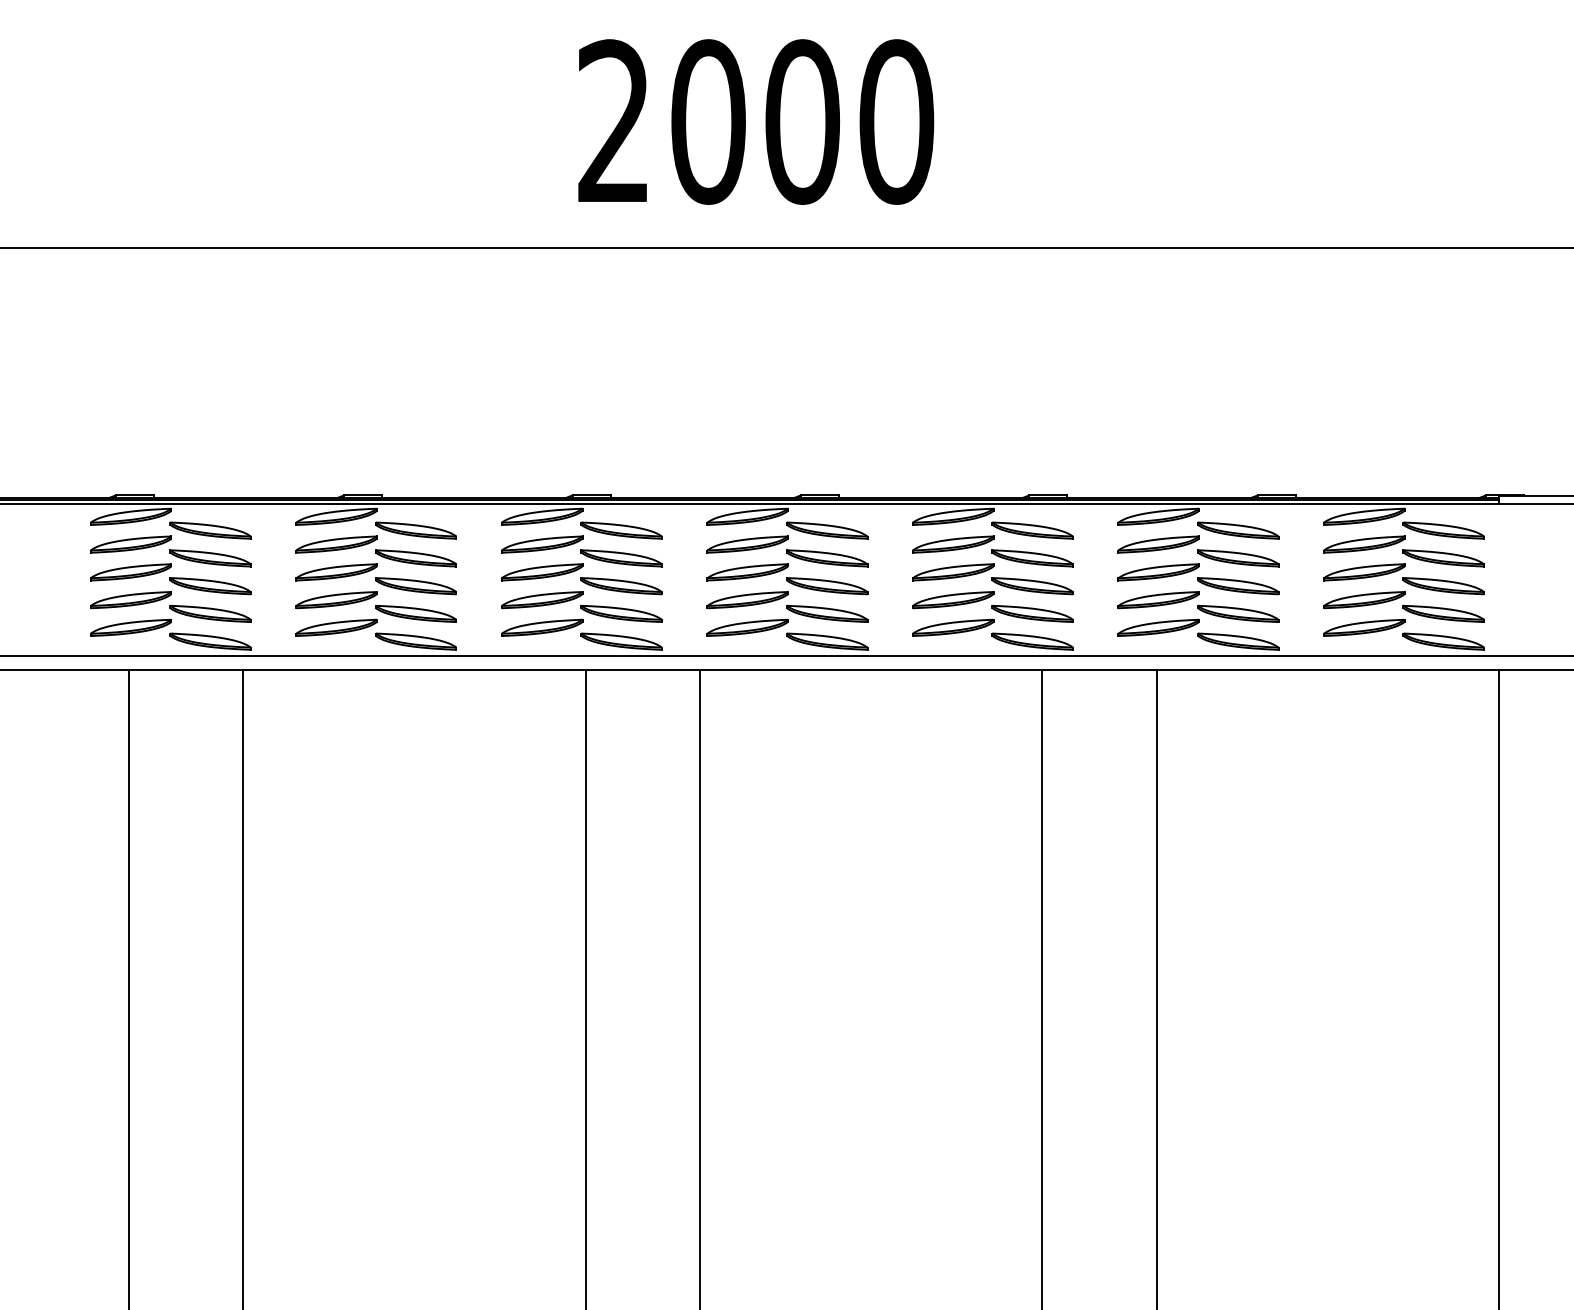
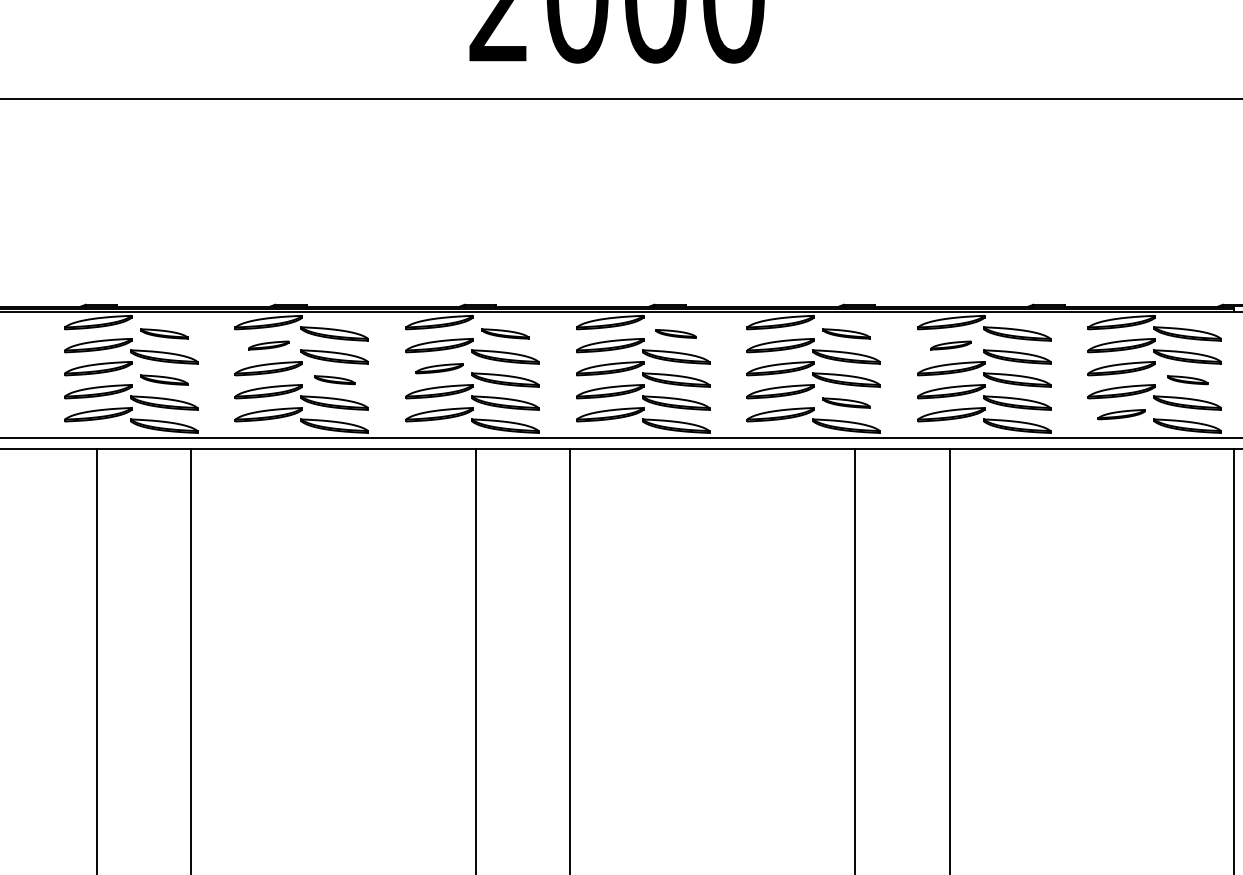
part: (210, 530) -> (164, 333), size x0.7
part: (621, 530) -> (505, 333), size x0.7
part: (827, 530) -> (676, 333), size x0.6
part: (1032, 530) -> (846, 333), size x0.7
part: (336, 544) -> (268, 345), size x0.6
part: (1158, 544) -> (951, 345), size x0.6
part: (542, 572) -> (439, 368), size x0.7
part: (210, 586) -> (164, 380), size x0.7
part: (415, 586) -> (334, 380), size x0.6
part: (1443, 586) -> (1187, 380), size x0.6
part: (1032, 613) -> (846, 402), size x0.7
part: (1364, 627) -> (1122, 414), size x0.7

